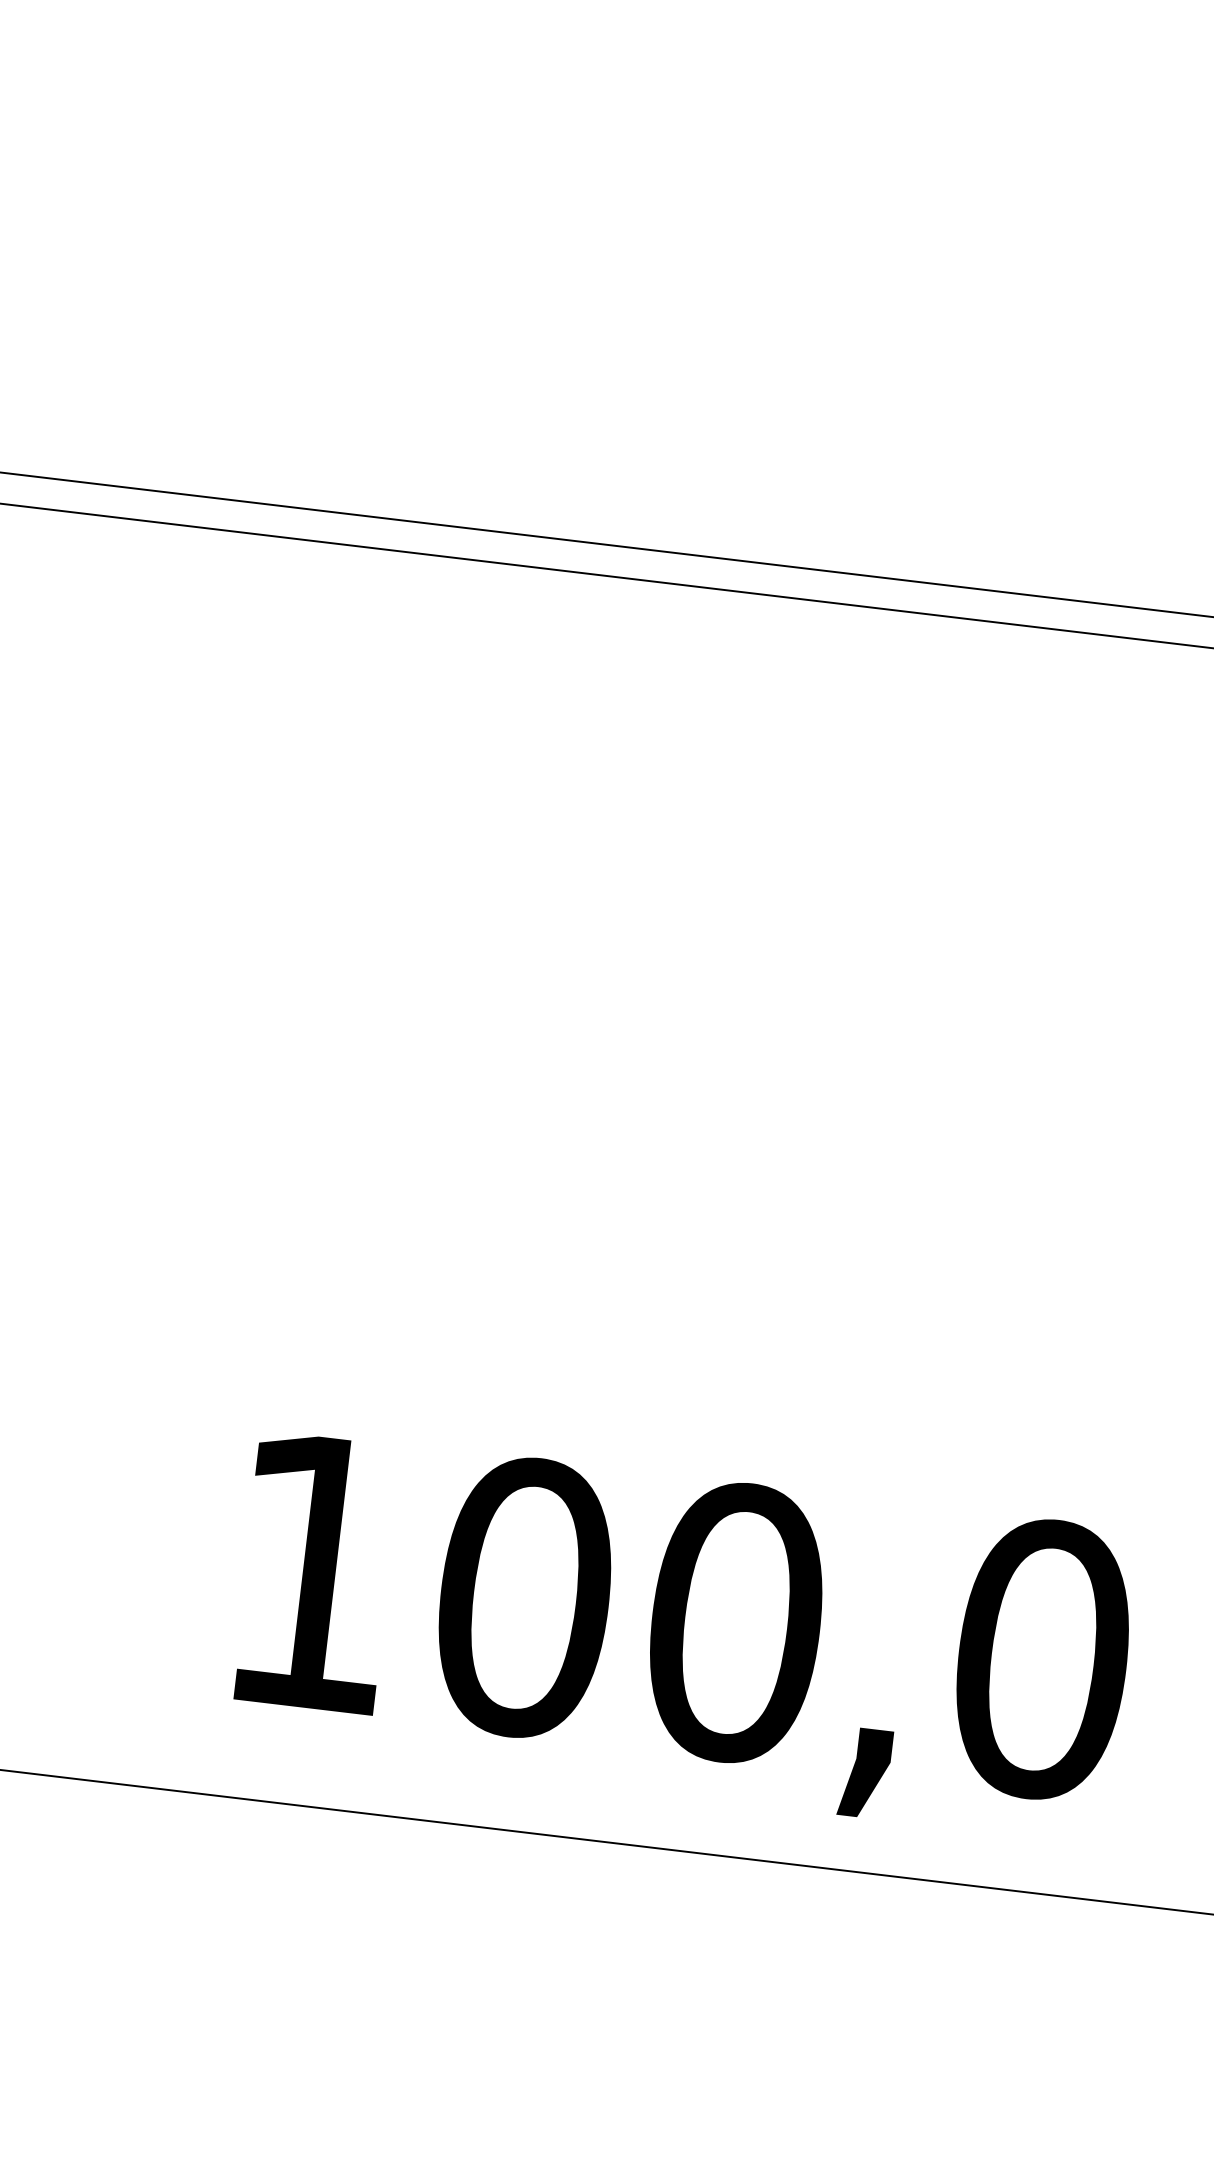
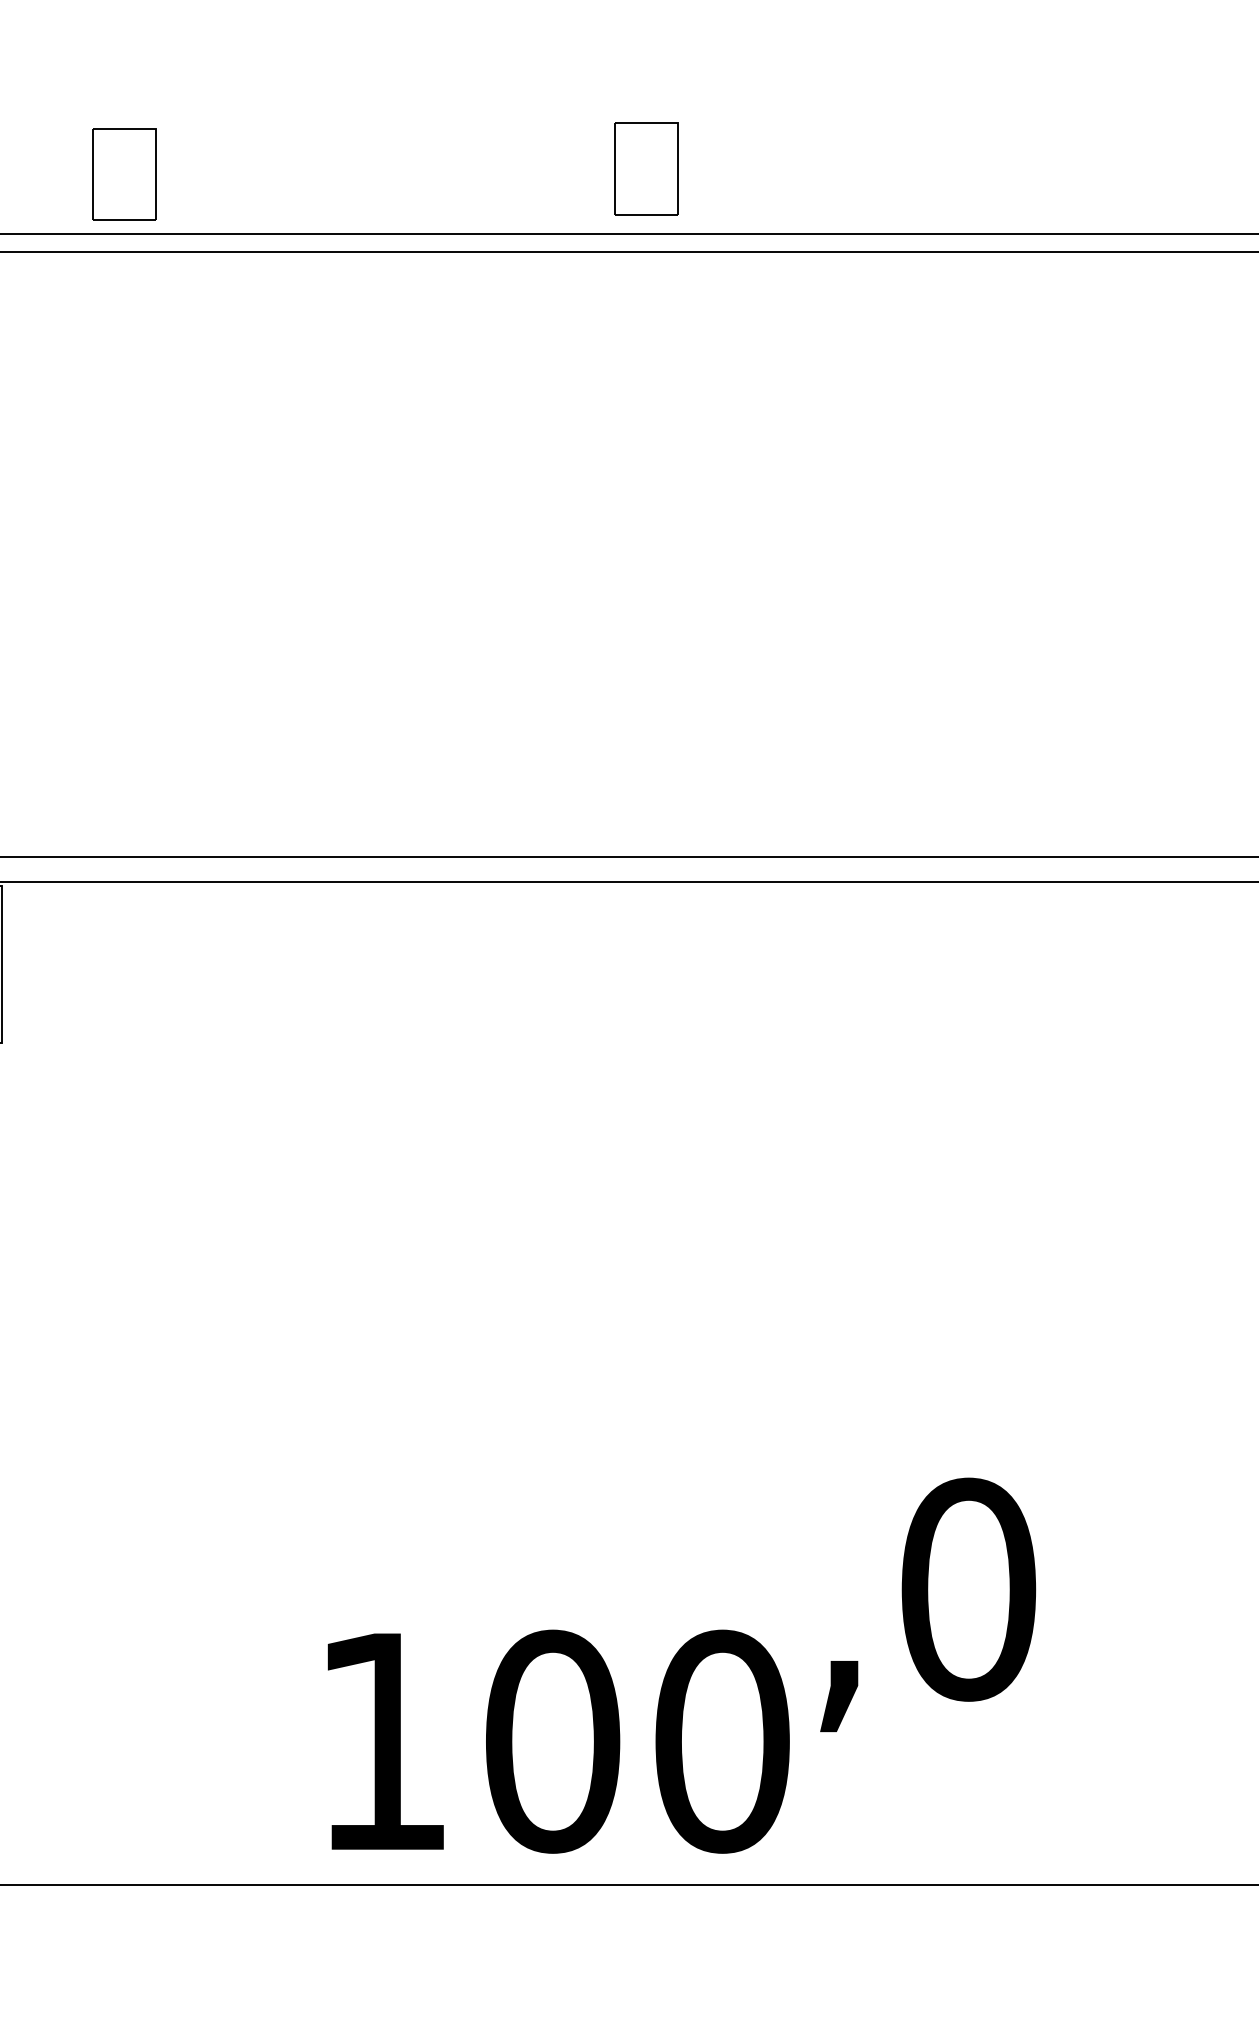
text: (531, 1598) -> (558, 1741), moved
text: (990, 1671) -> (928, 1604), moved

